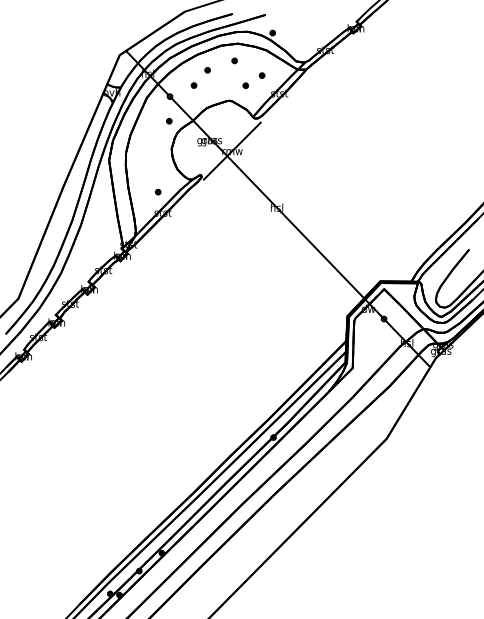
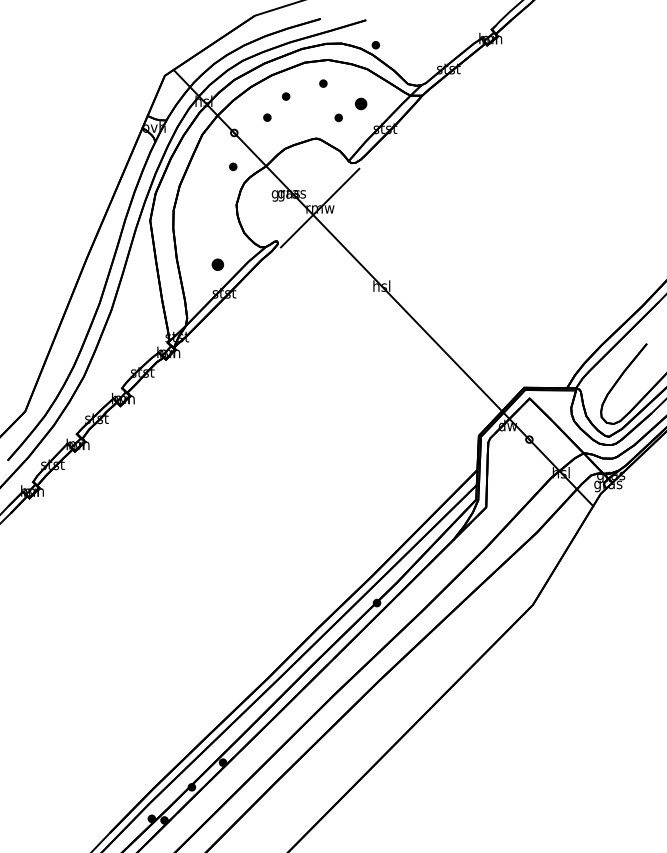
part: (262, 75) -> (361, 103), size x1.6
part: (157, 192) -> (217, 264), size x1.6

